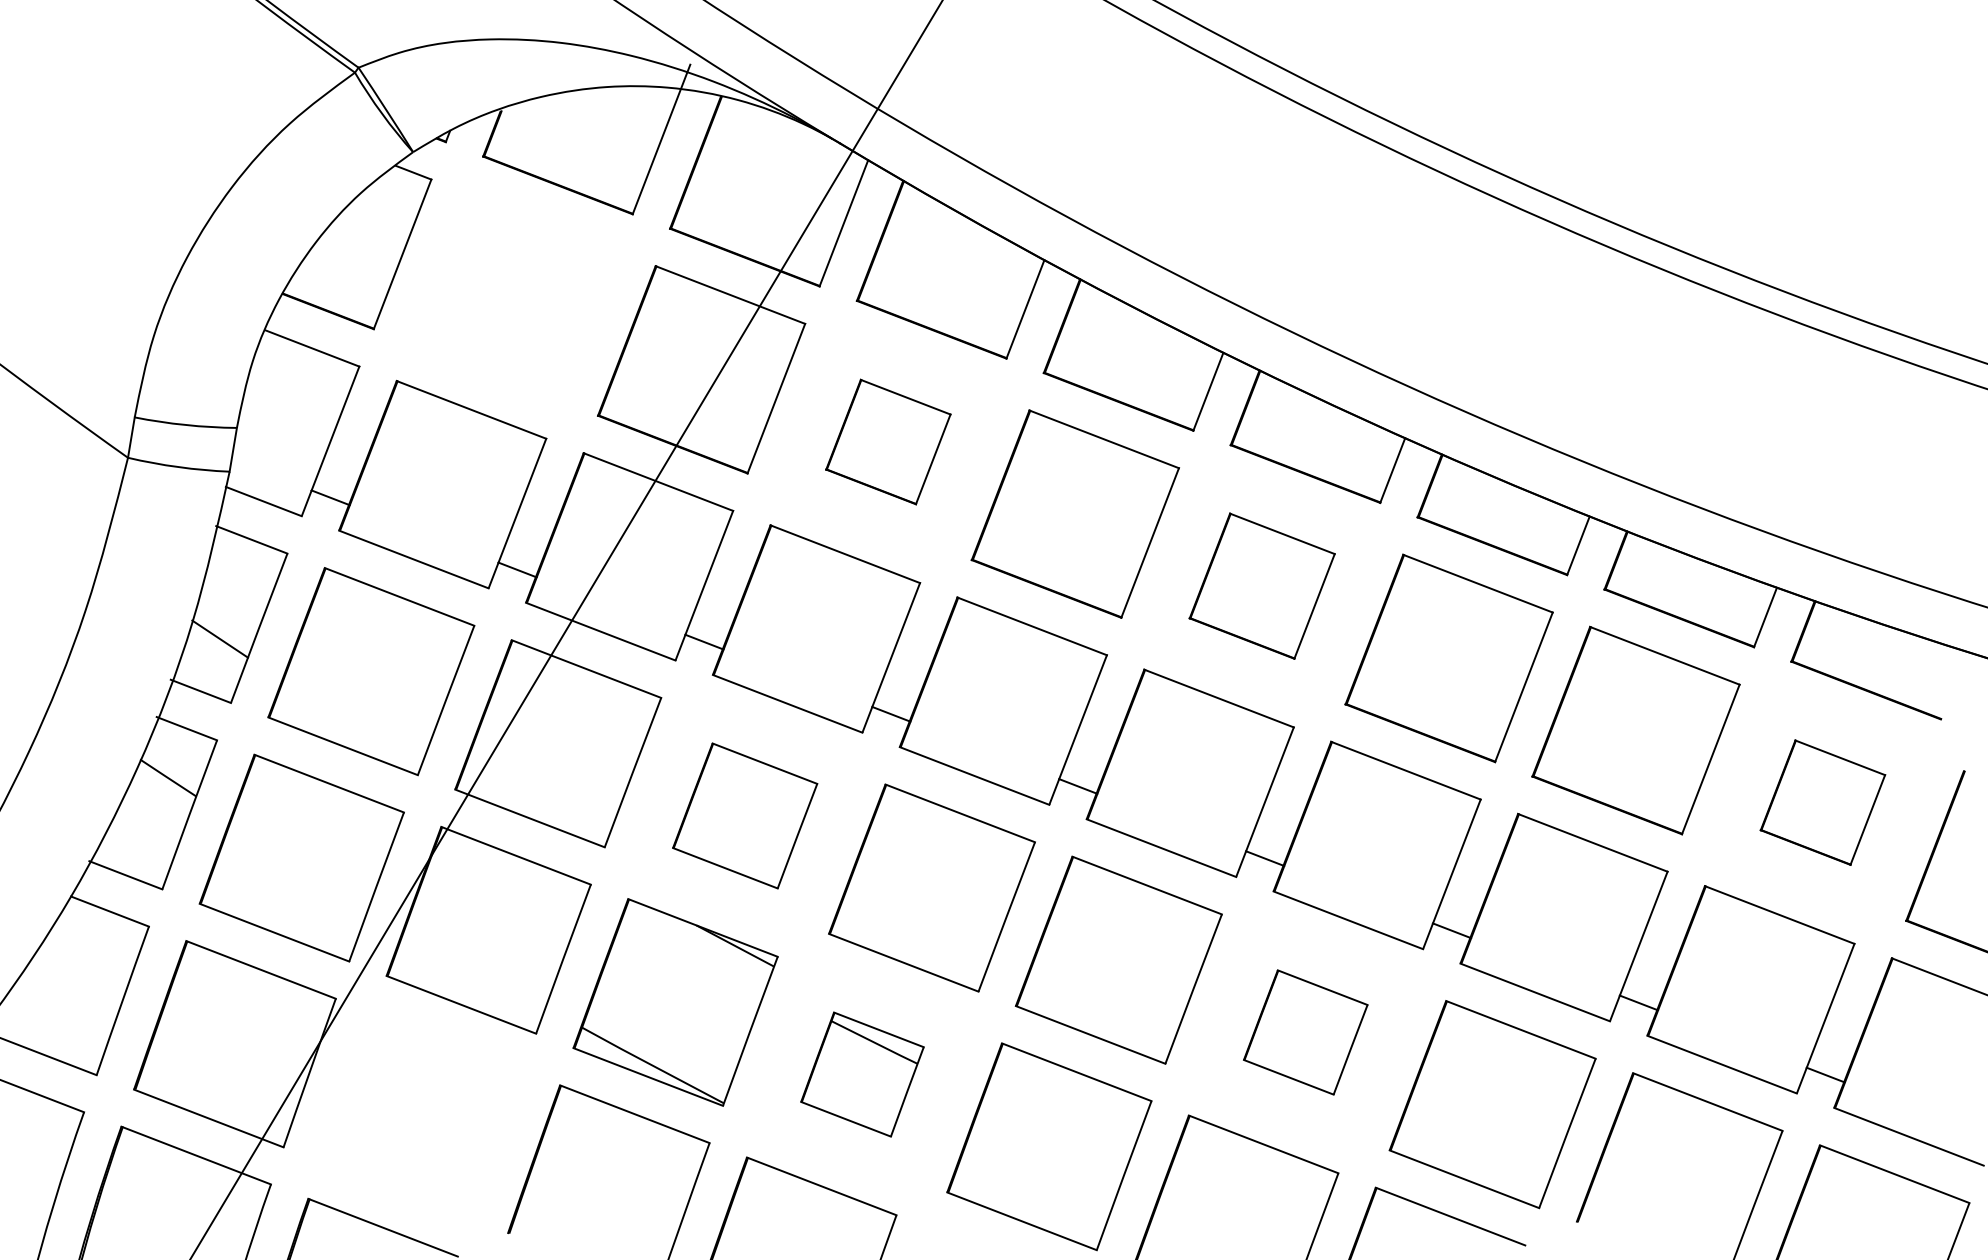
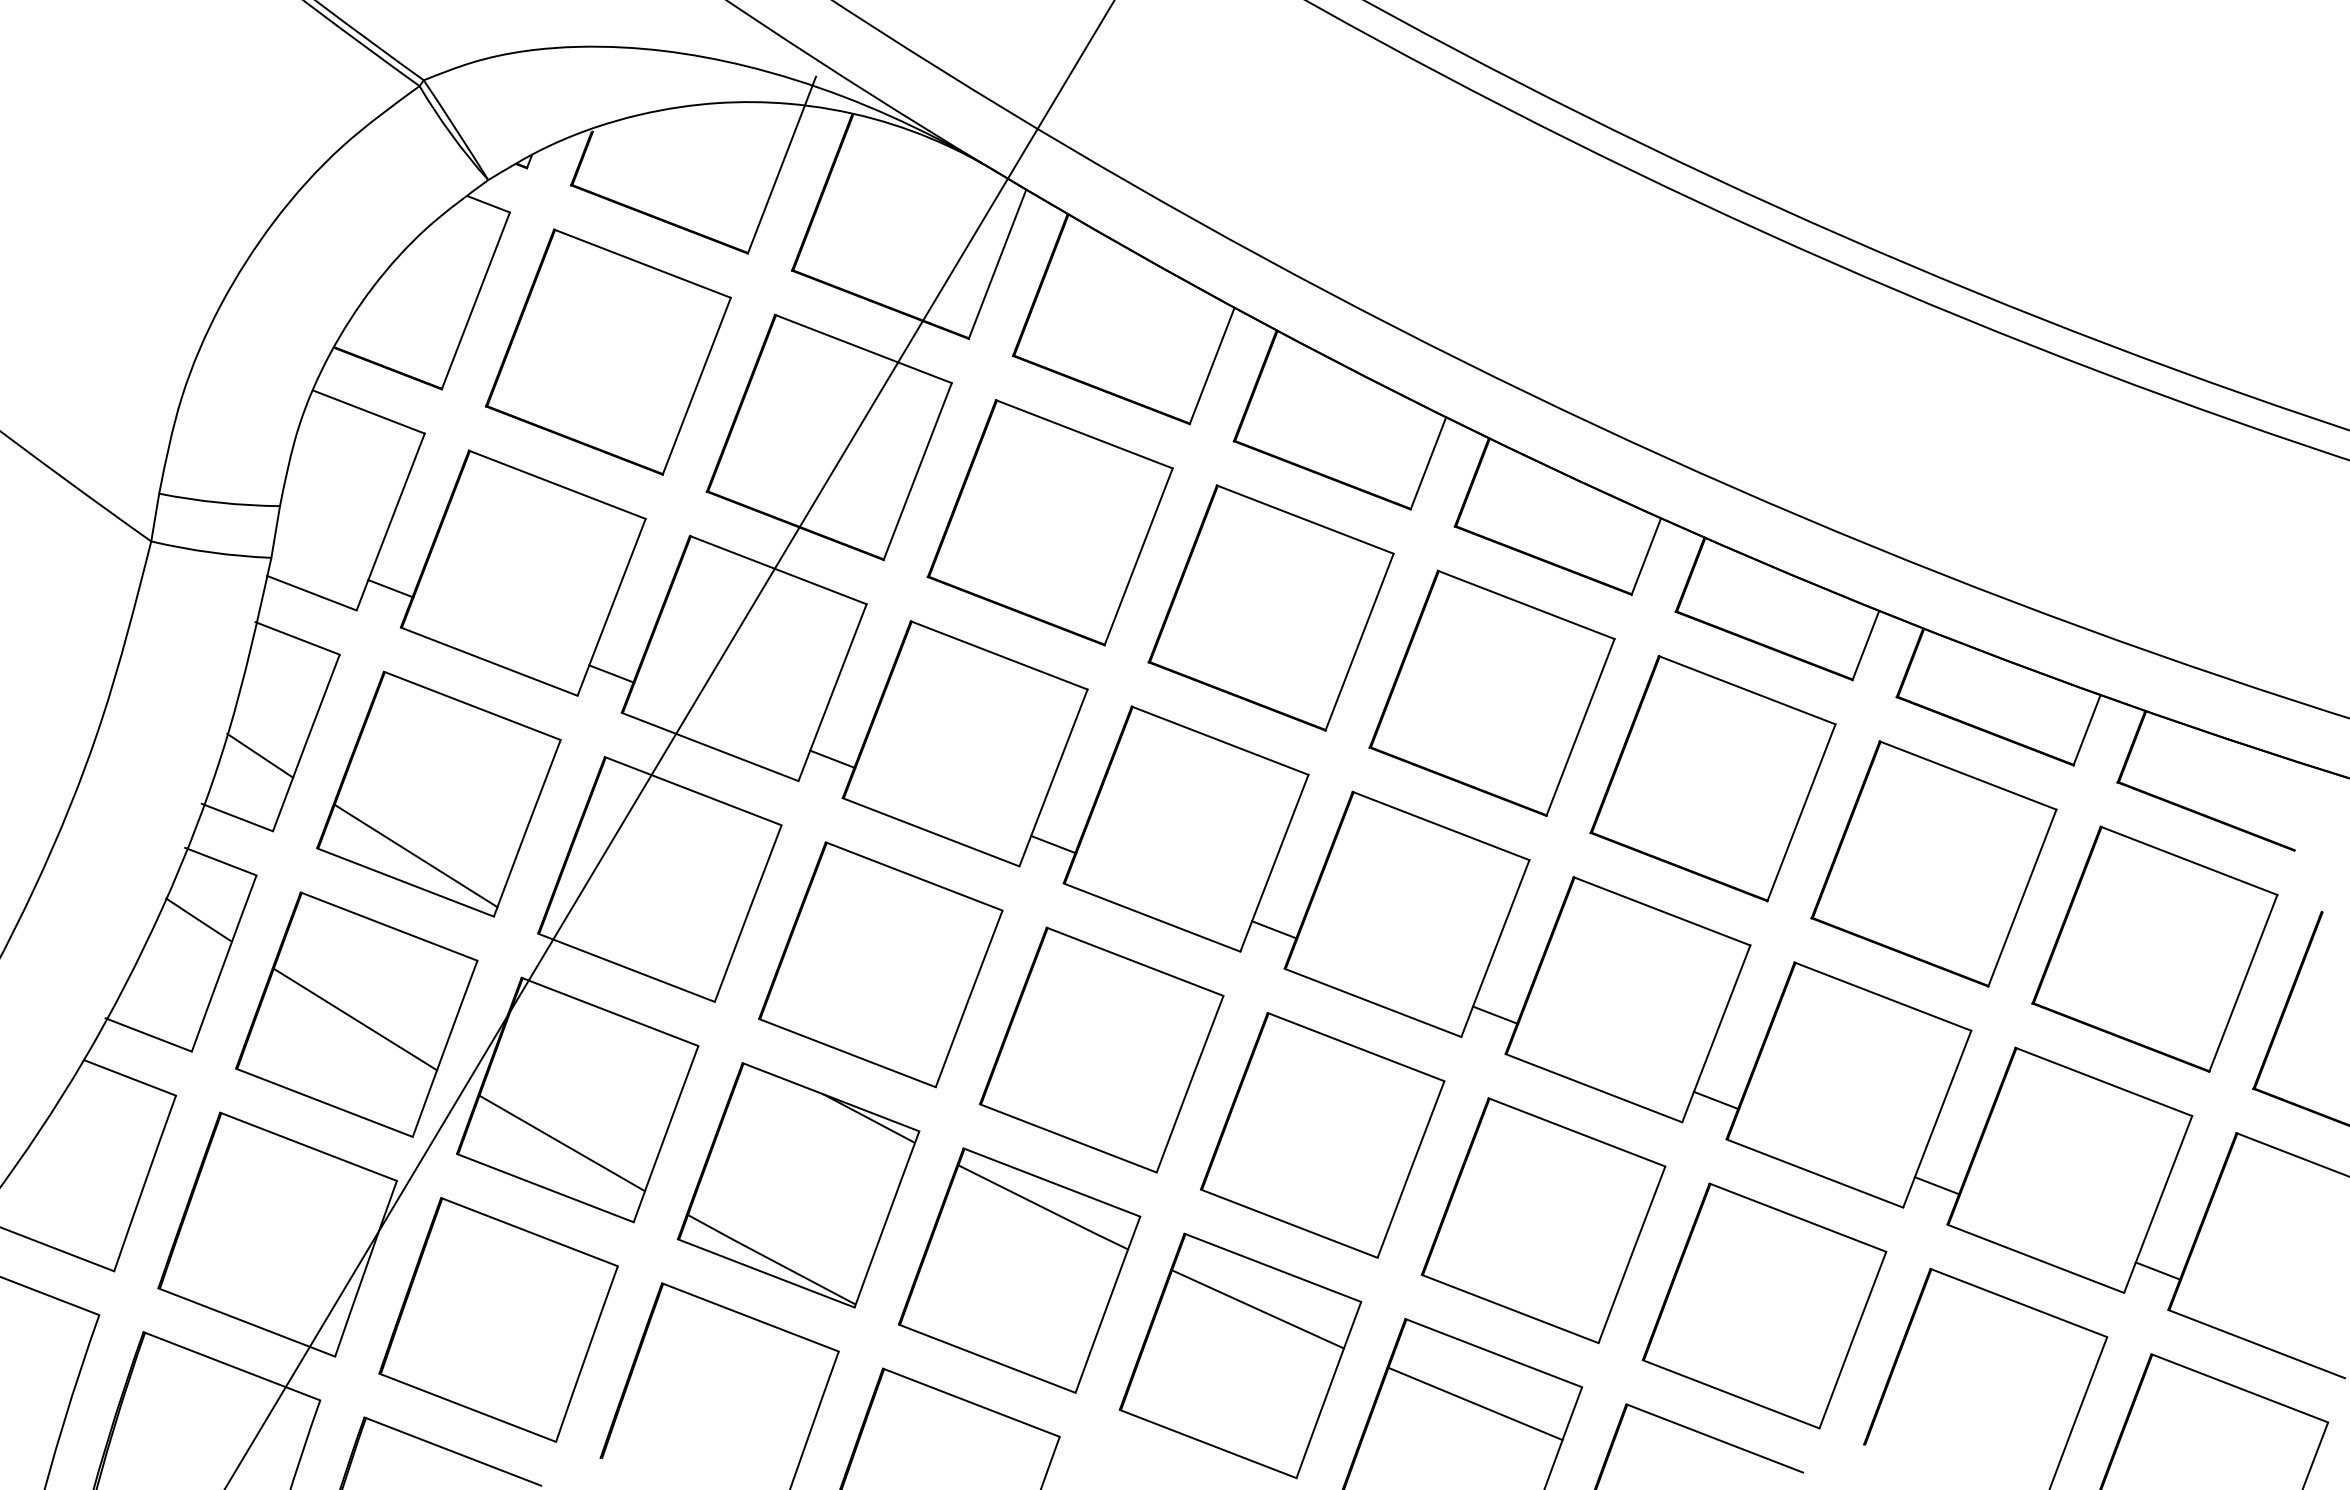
part: (513, 297) -> (607, 351), added
part: (887, 441) -> (1049, 522), size x1.67
part: (1261, 585) -> (1491, 692), size x1.43
line: (351, 723) -> (415, 855), added
part: (1822, 802) -> (2154, 948), size x1.67
part: (744, 815) -> (880, 964), size x1.43
line: (300, 862) -> (355, 1019), added
line: (475, 967) -> (562, 1143), added
part: (1305, 1032) -> (1543, 1220), size x1.67
part: (862, 1074) -> (1019, 1270), size x1.67
line: (1063, 1107) -> (1257, 1309), added
part: (421, 1115) -> (498, 1319), added
line: (1248, 1187) -> (1475, 1403), added

